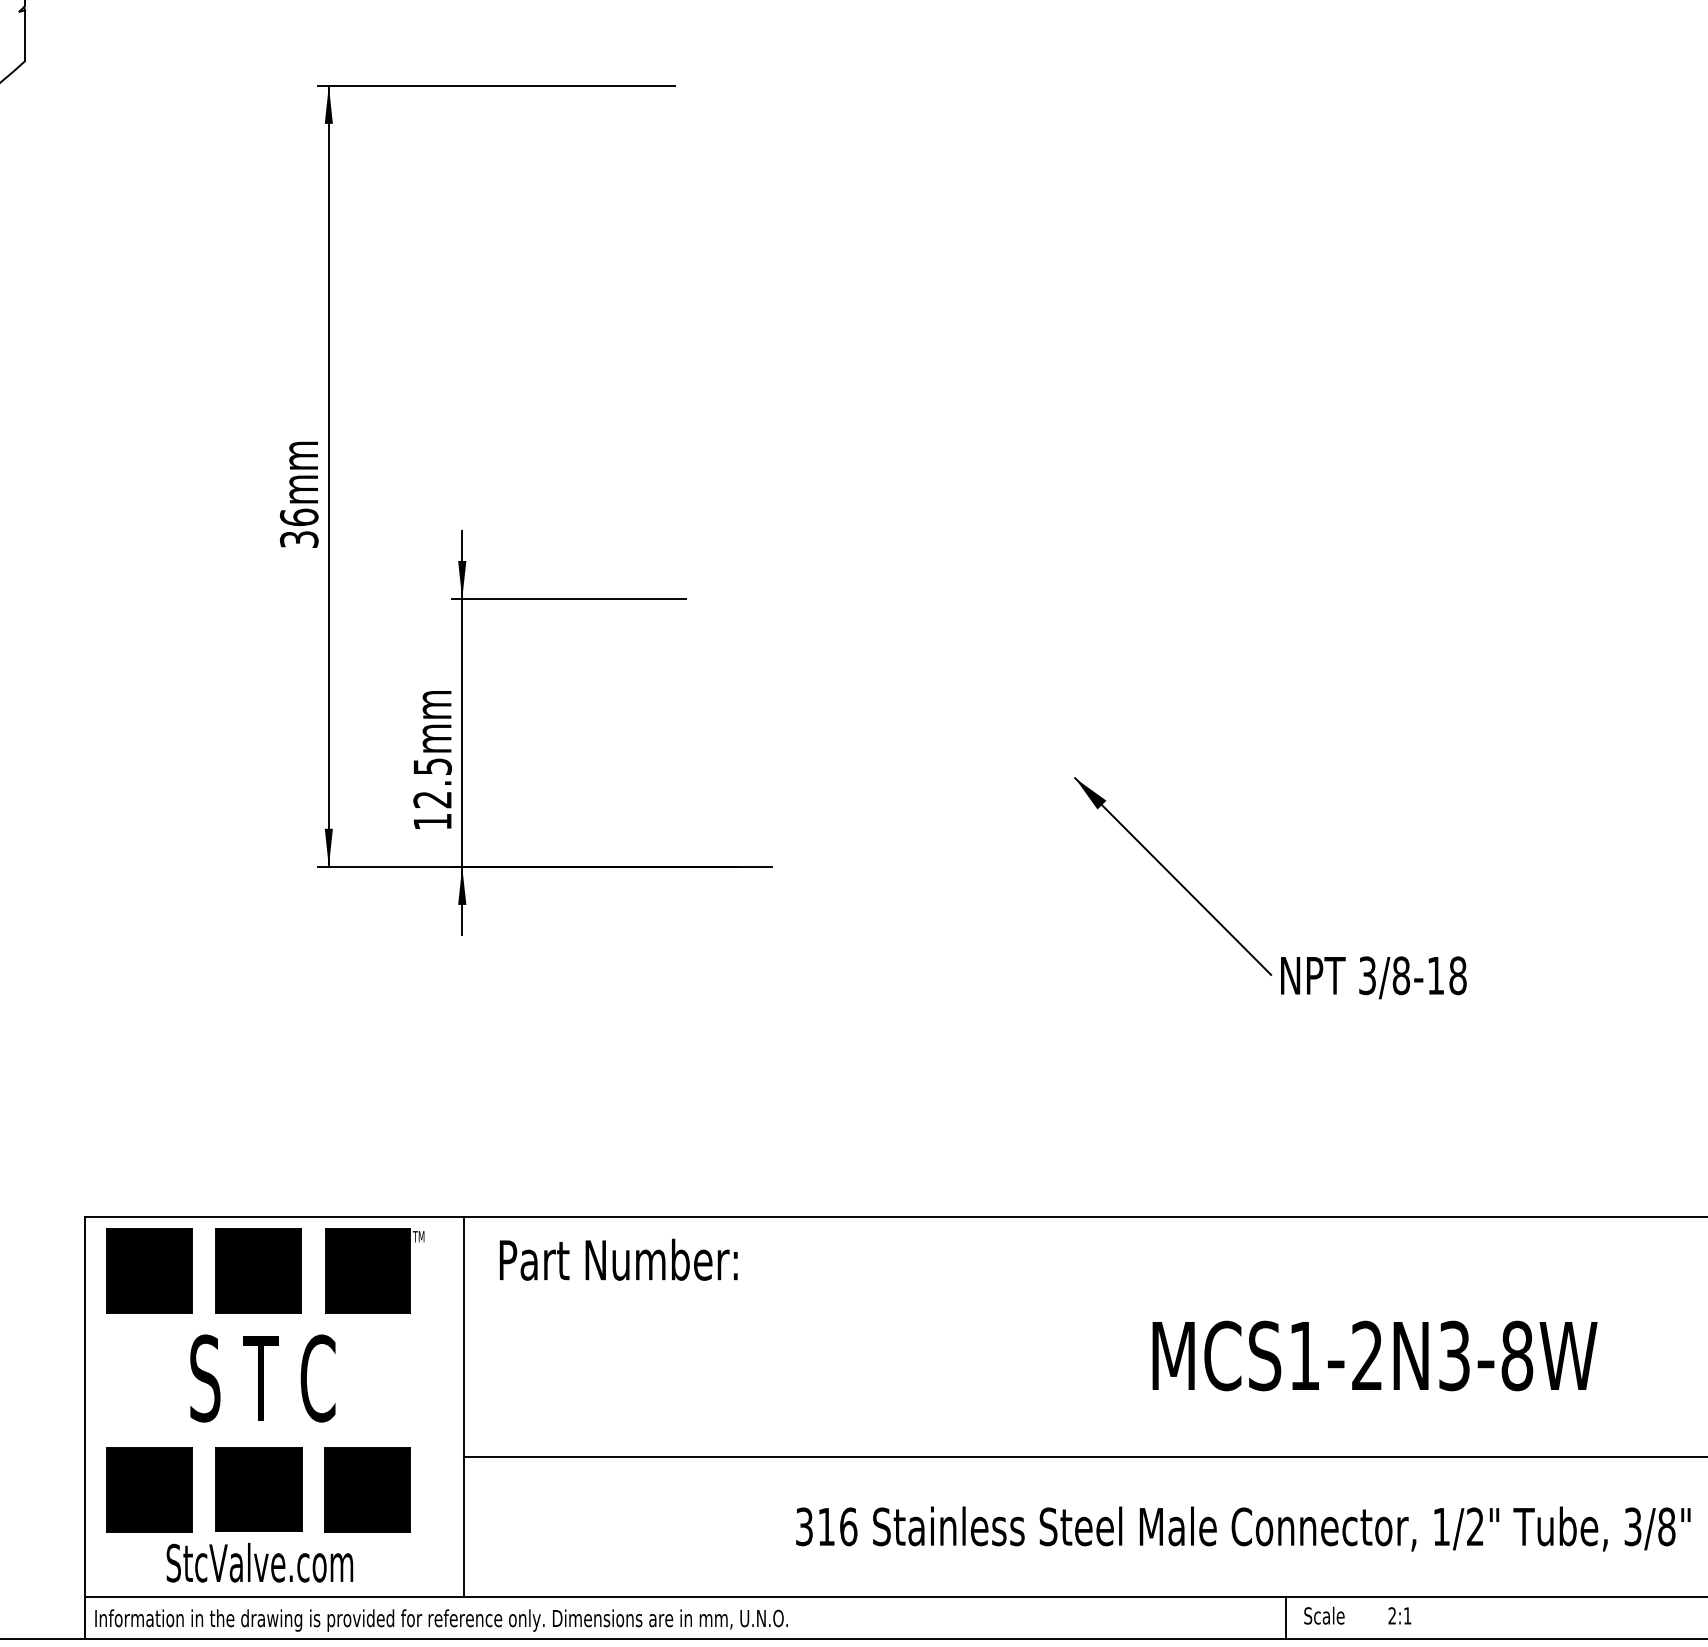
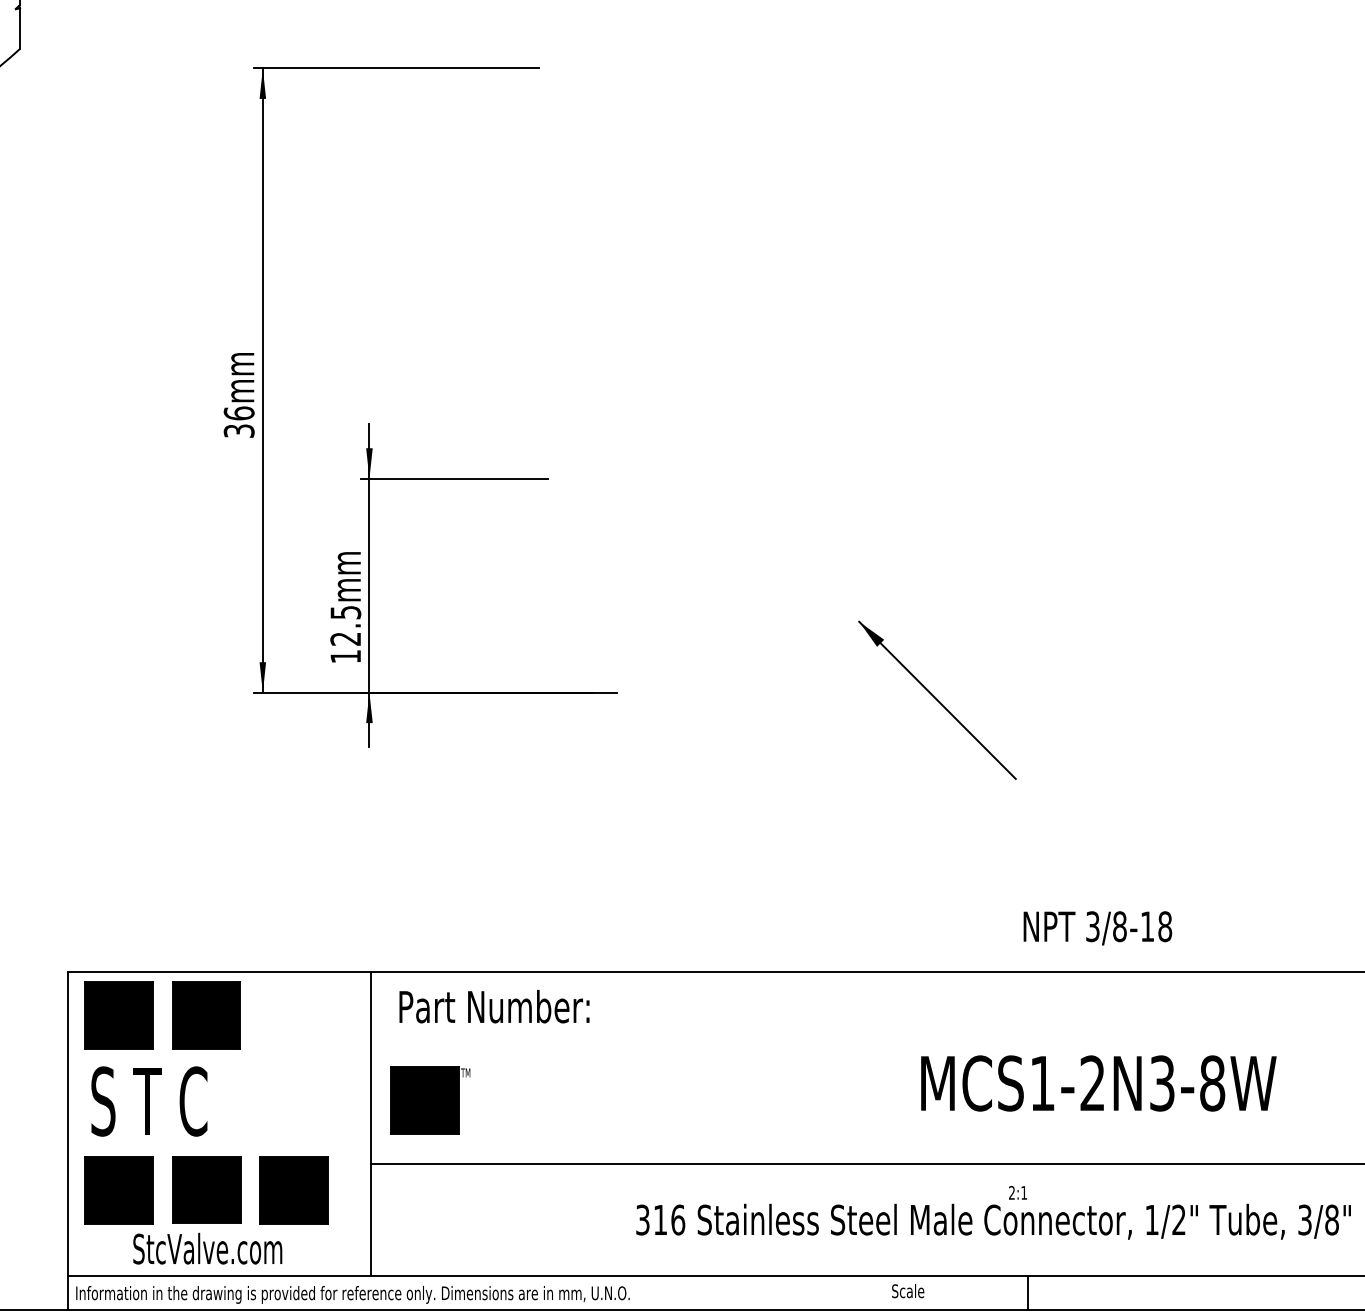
text: (1373, 977) -> (1097, 928), moved
part: (374, 1270) -> (430, 1099), moved
text: (262, 1378) -> (149, 1101), moved
text: (1324, 1615) -> (908, 1290), moved
text: (1399, 1615) -> (1017, 1192), moved

